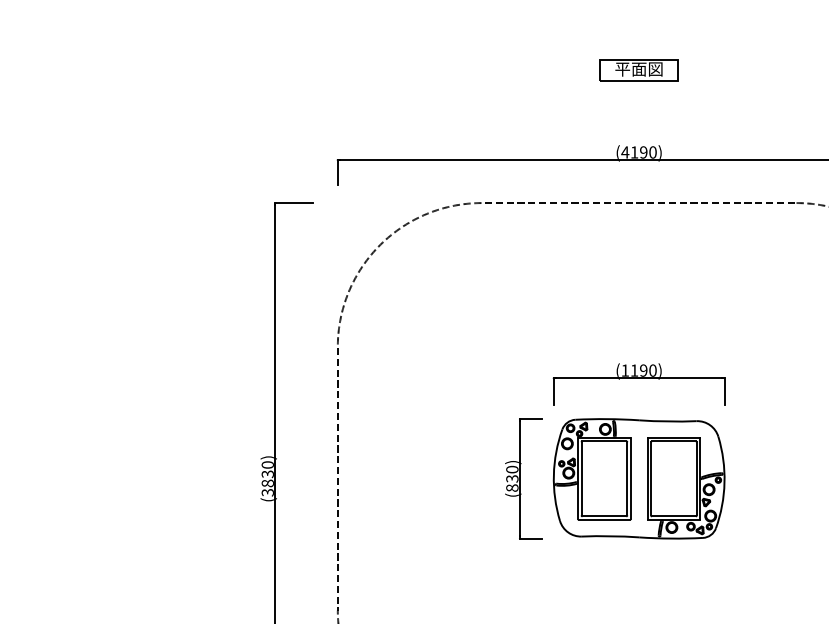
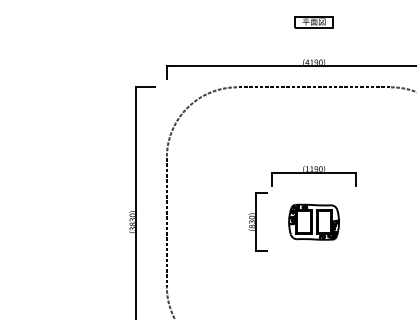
part: (637, 479) -> (313, 222), size x0.6

